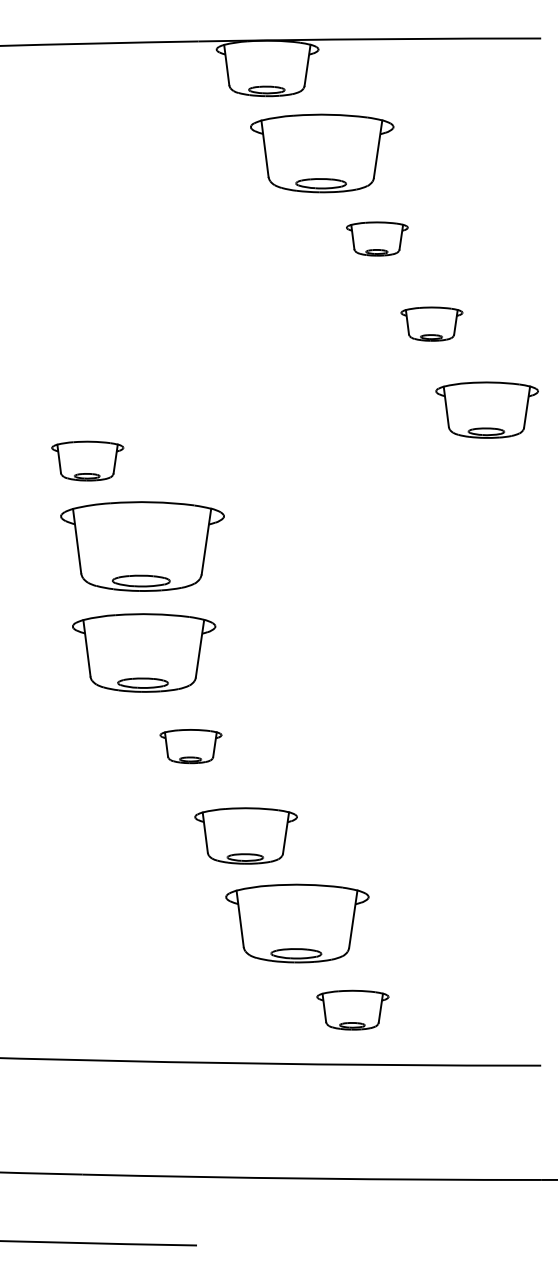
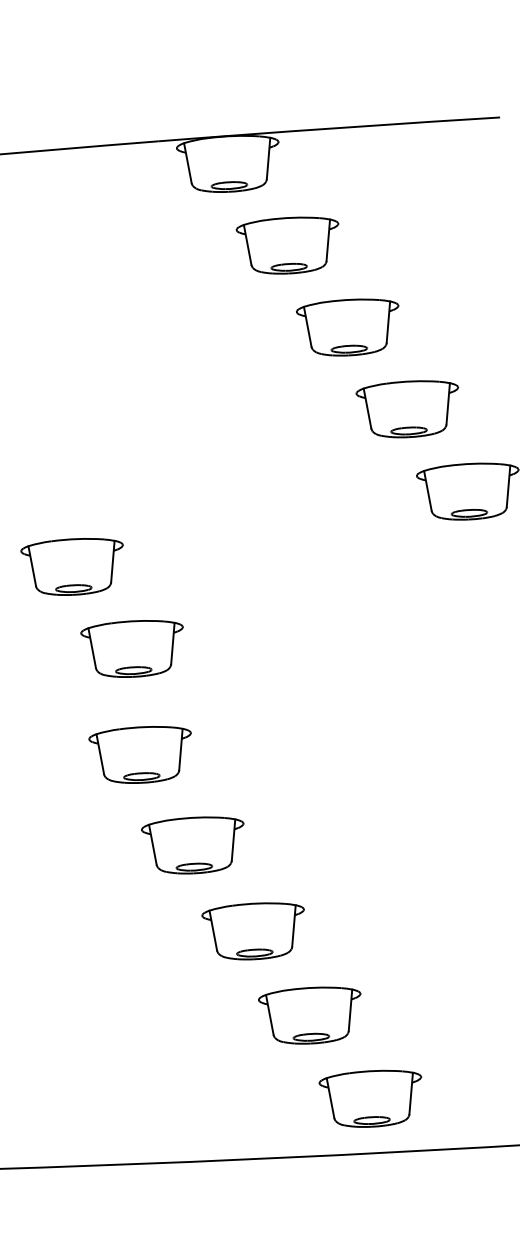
part: (322, 153) -> (288, 245), size x0.71
part: (377, 238) -> (348, 327), size x1.67
part: (431, 323) -> (408, 408), size x1.67
part: (87, 460) -> (73, 566), size x1.43
part: (142, 546) -> (133, 648), size x0.62
part: (143, 652) -> (140, 754), size x0.71
part: (190, 746) -> (193, 845), size x1.67
part: (297, 923) -> (310, 1015), size x0.71
part: (352, 1009) -> (371, 1098), size x1.43

